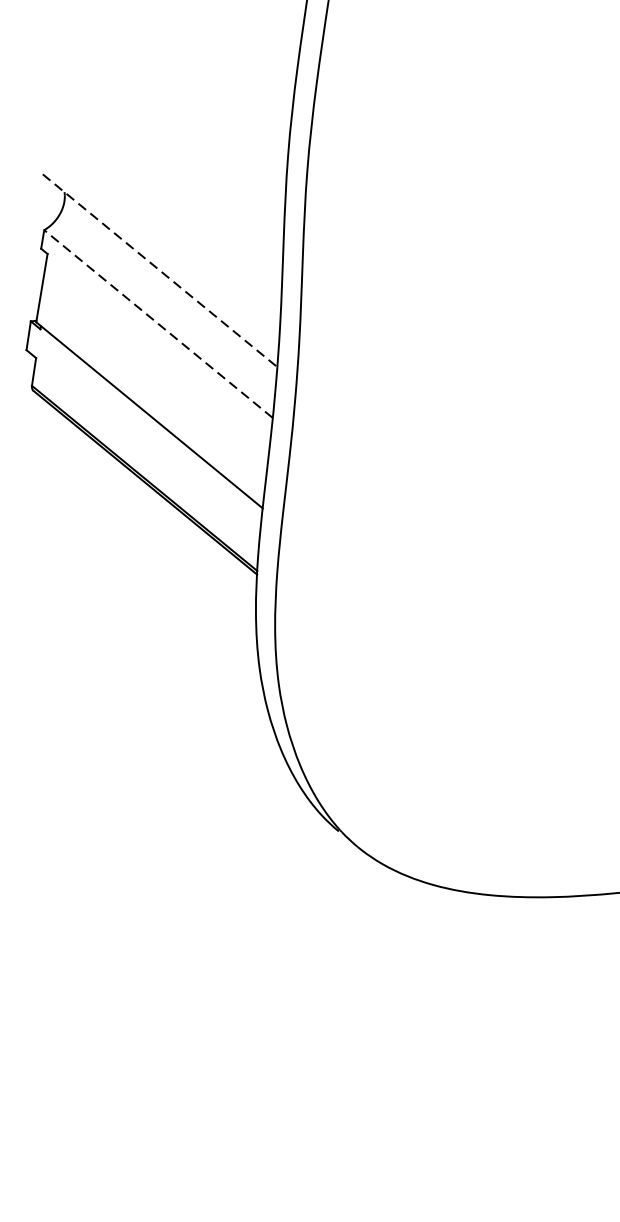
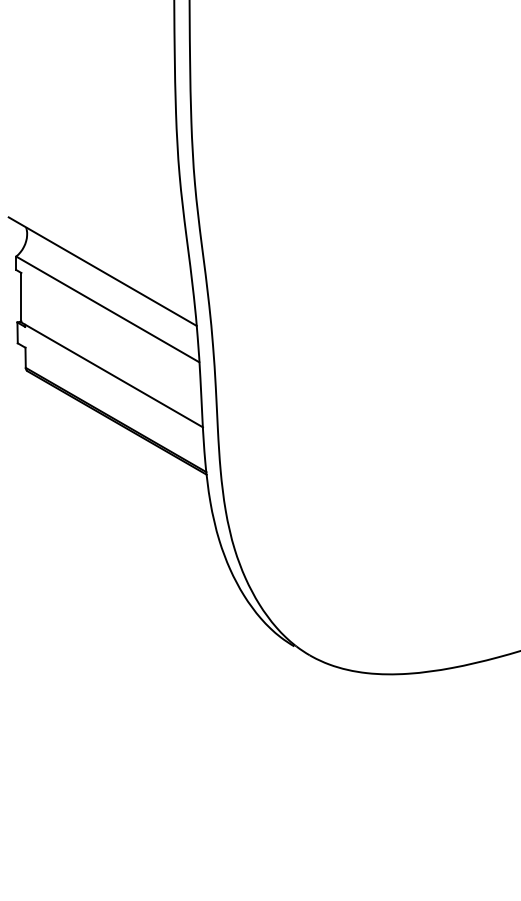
line: (159, 270) -> (102, 271), dashed -> solid
line: (158, 324) -> (107, 309), dashed -> solid

